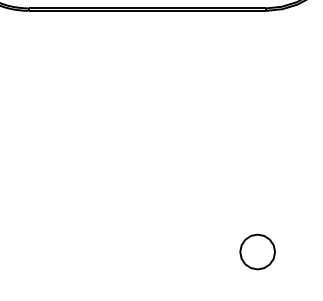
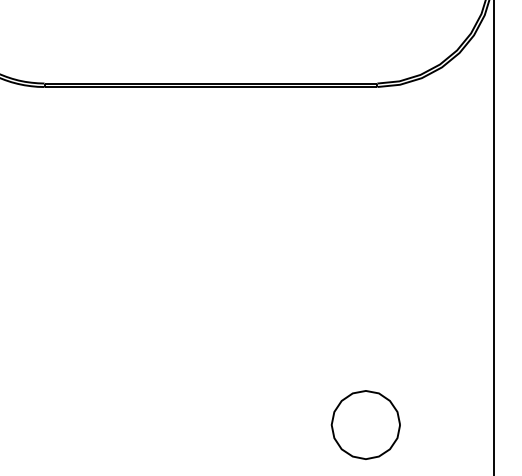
part: (257, 252) -> (365, 425), size x1.4

